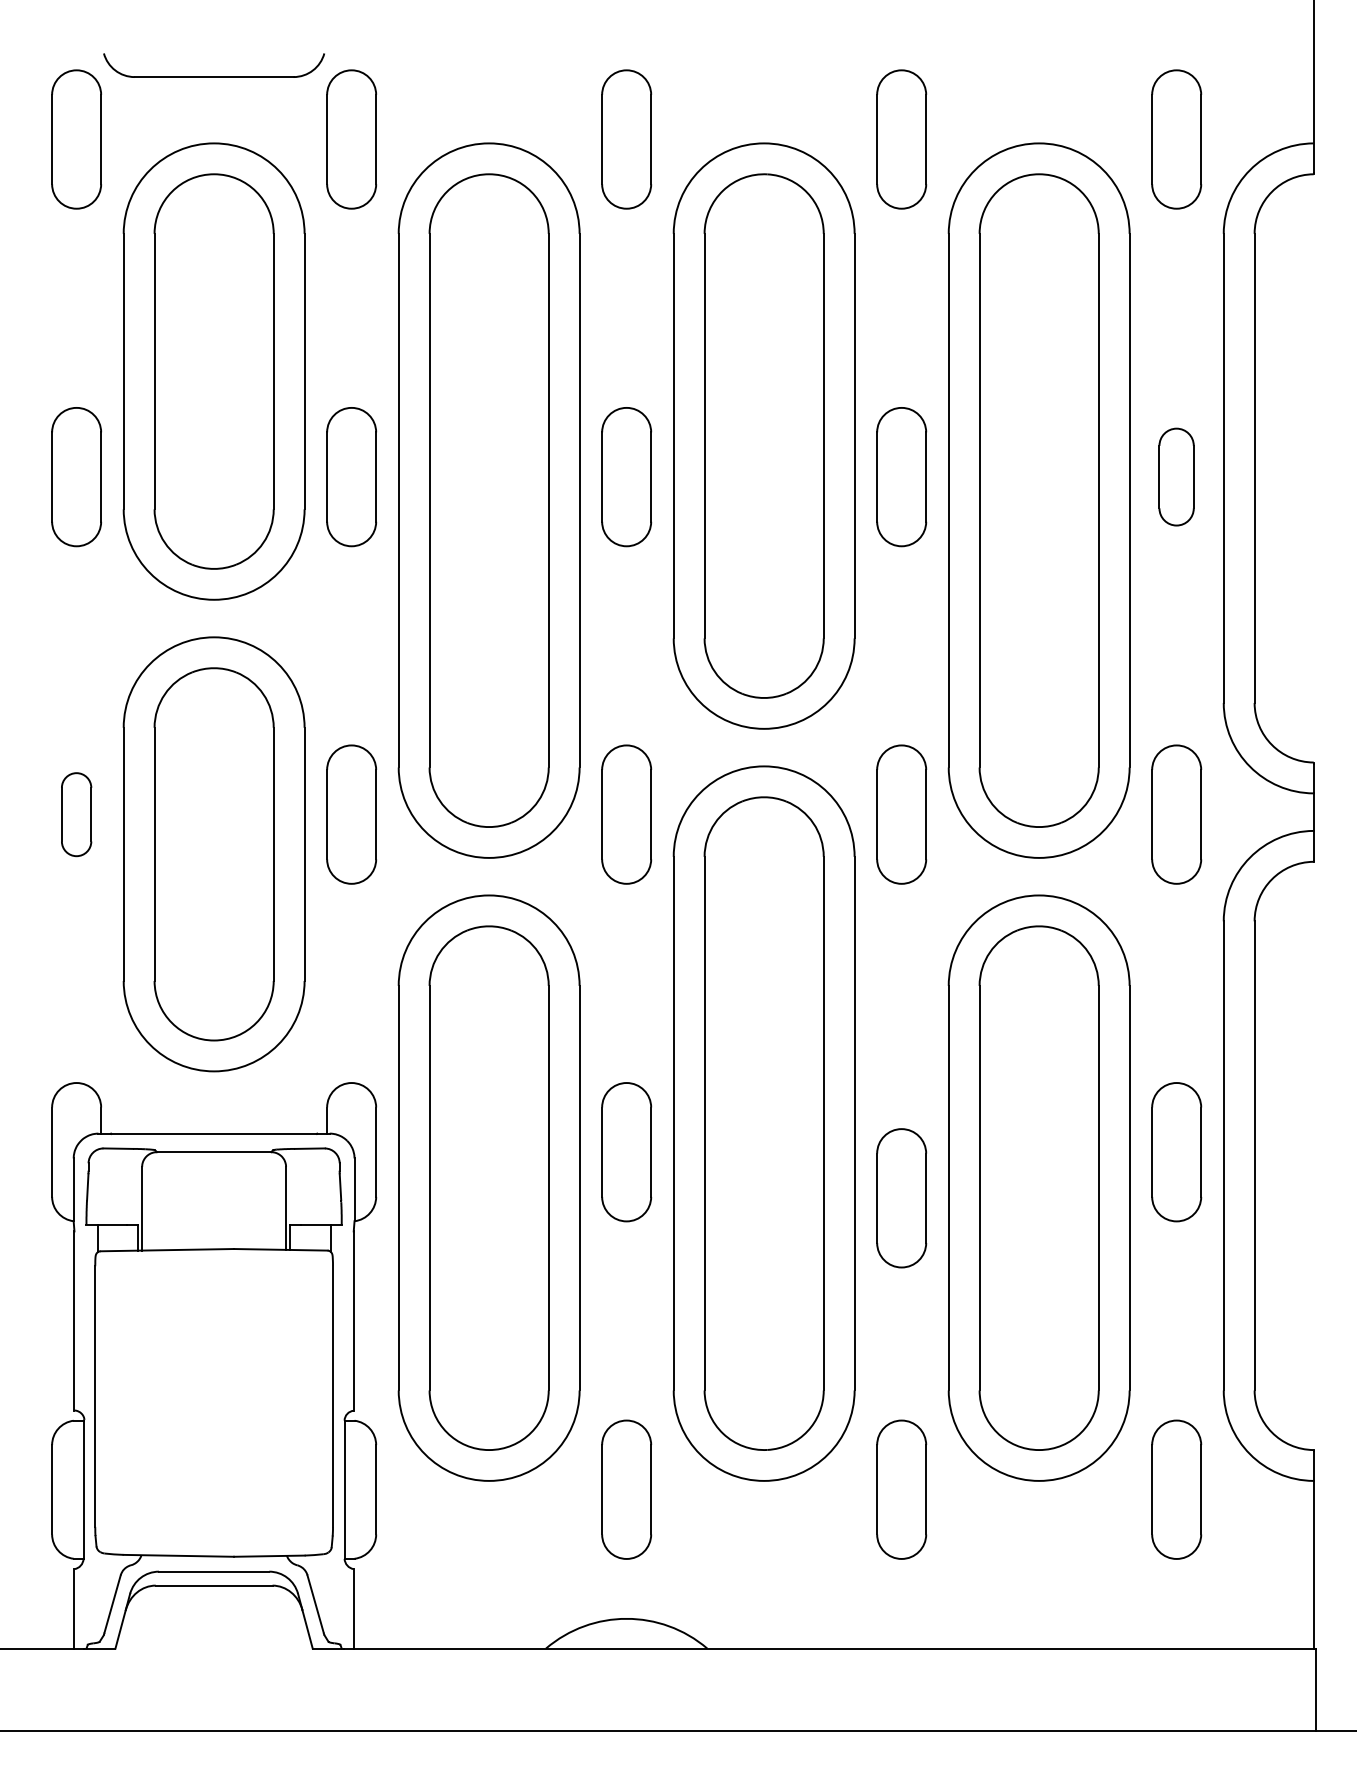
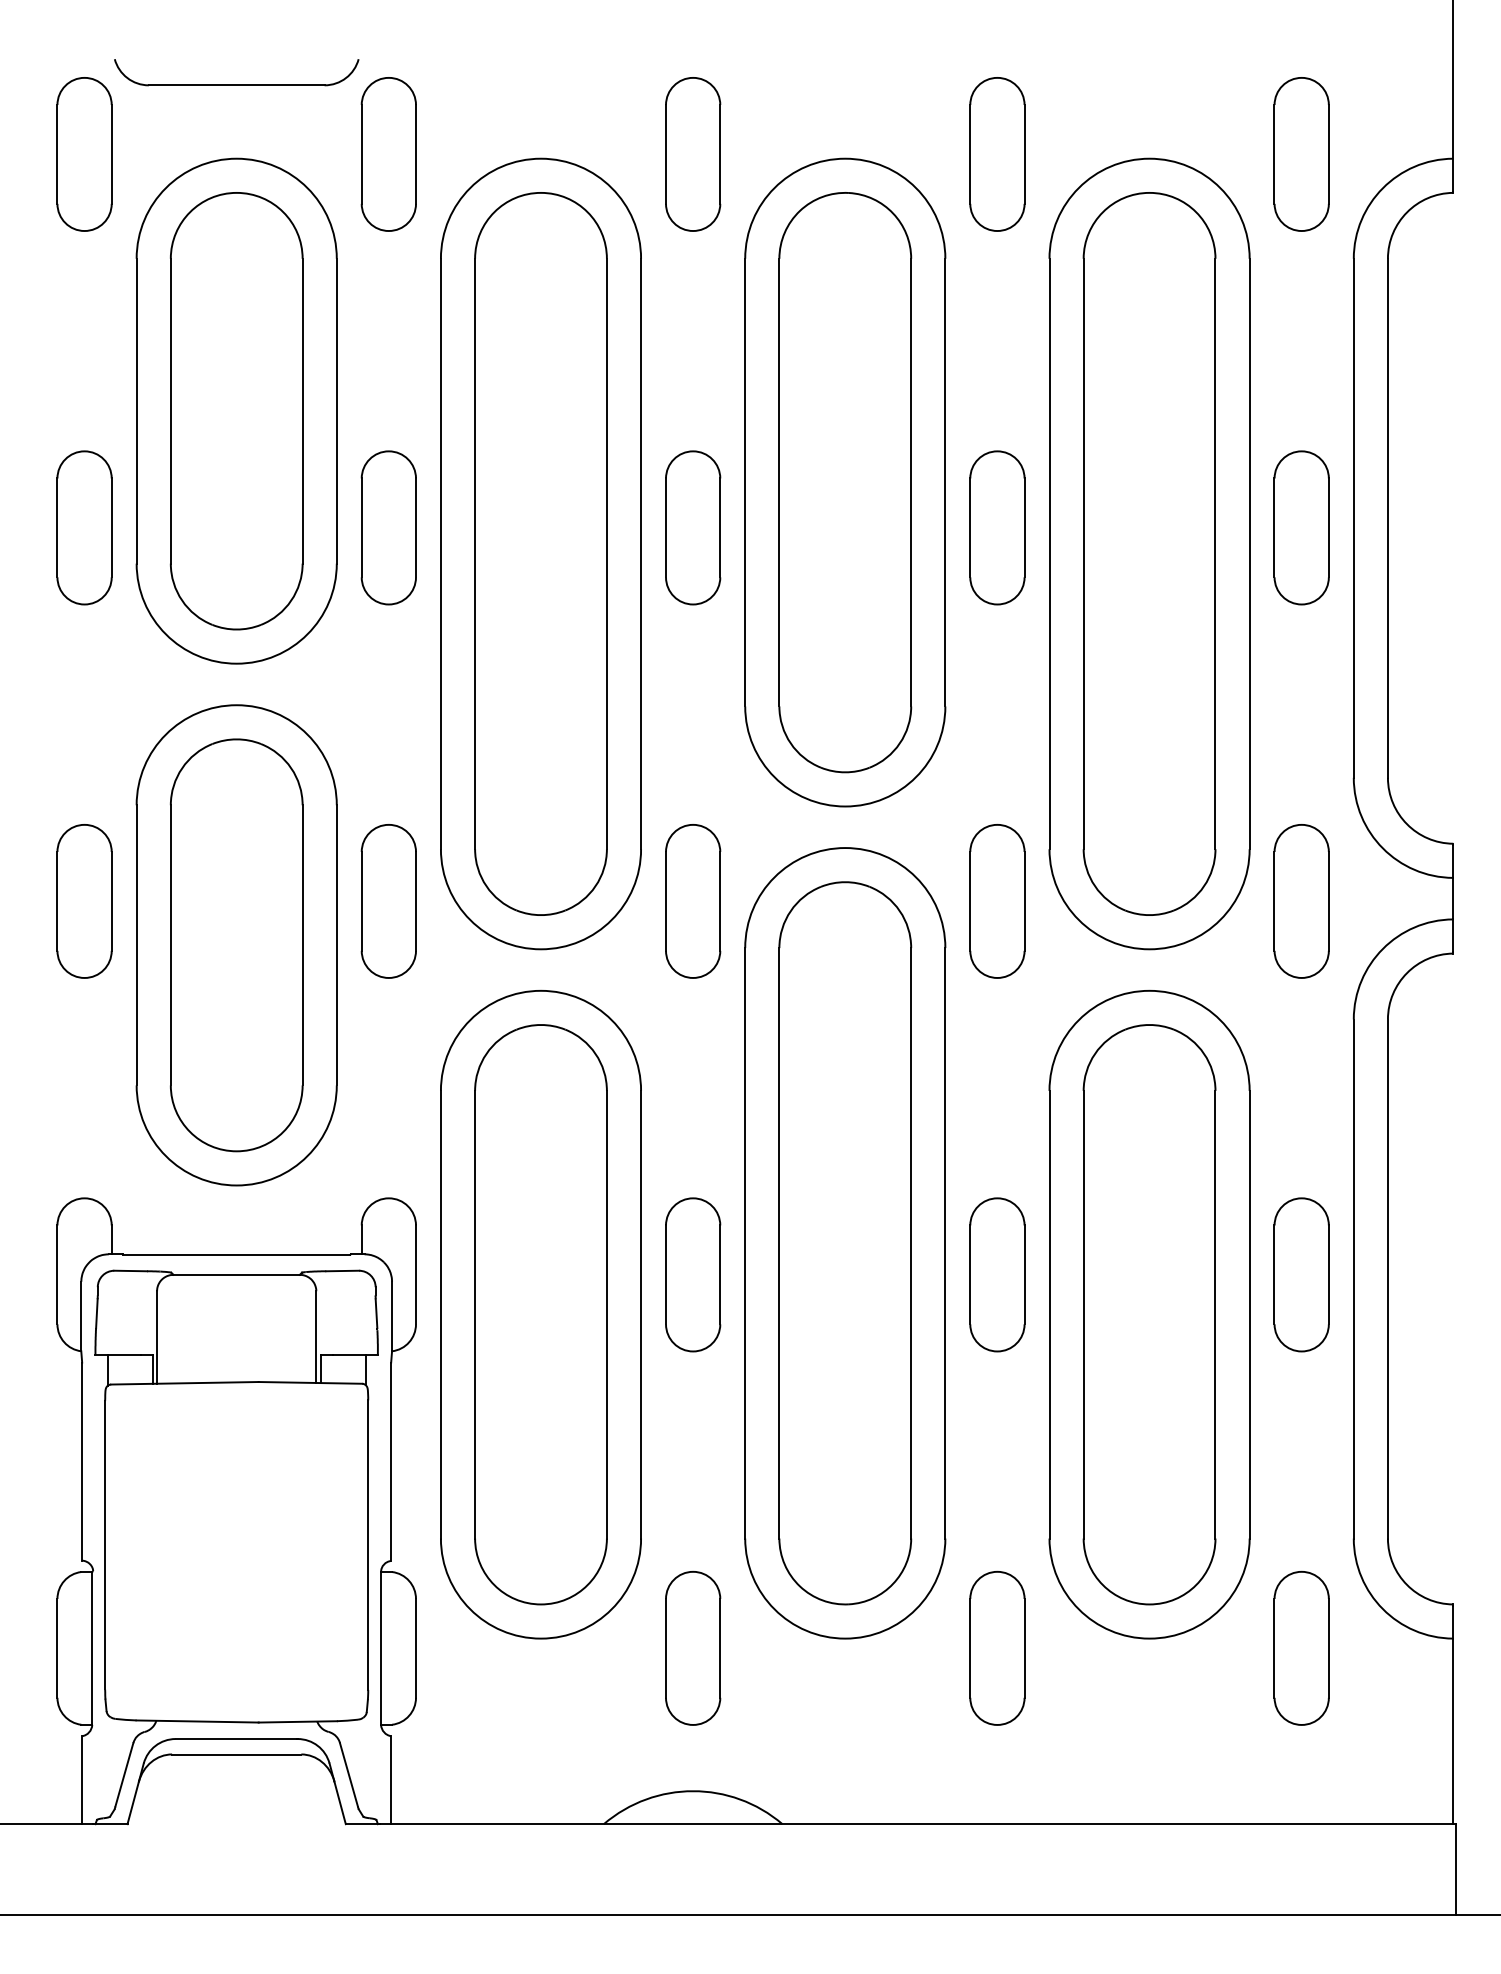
part: (1176, 476) -> (1301, 527), size x1.43
part: (76, 814) -> (84, 901), size x1.67
part: (901, 1197) -> (997, 1274), moved

